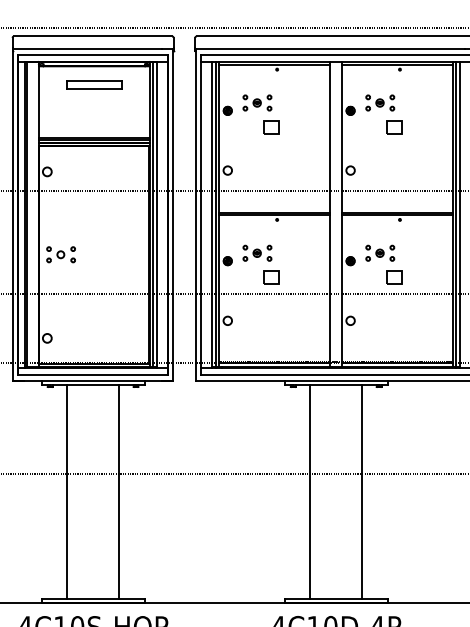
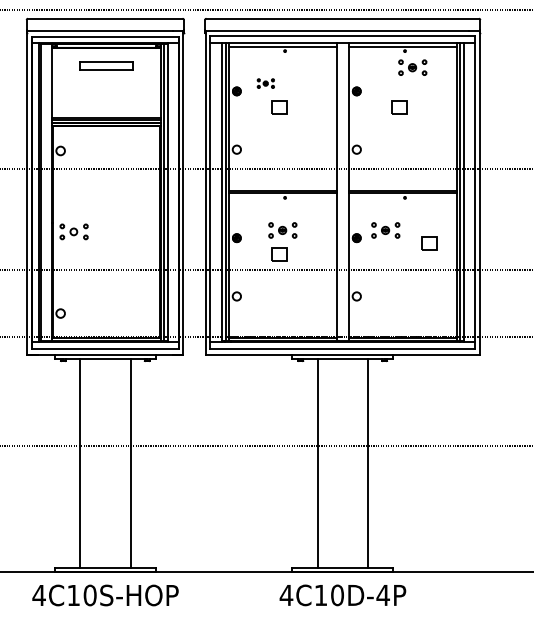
part: (257, 102) -> (265, 83), size x0.6
part: (379, 102) -> (412, 67), moved
part: (257, 253) -> (282, 230), moved
part: (394, 277) -> (429, 243), moved

